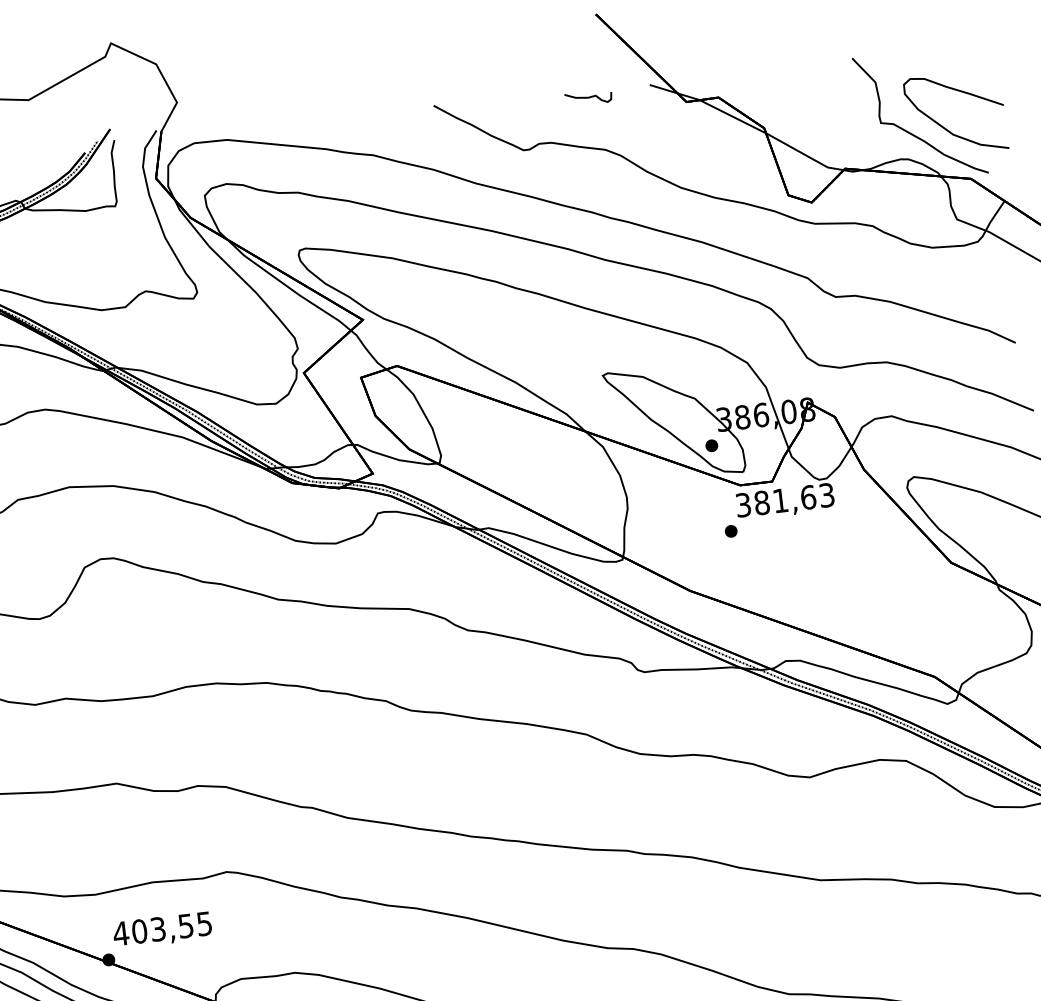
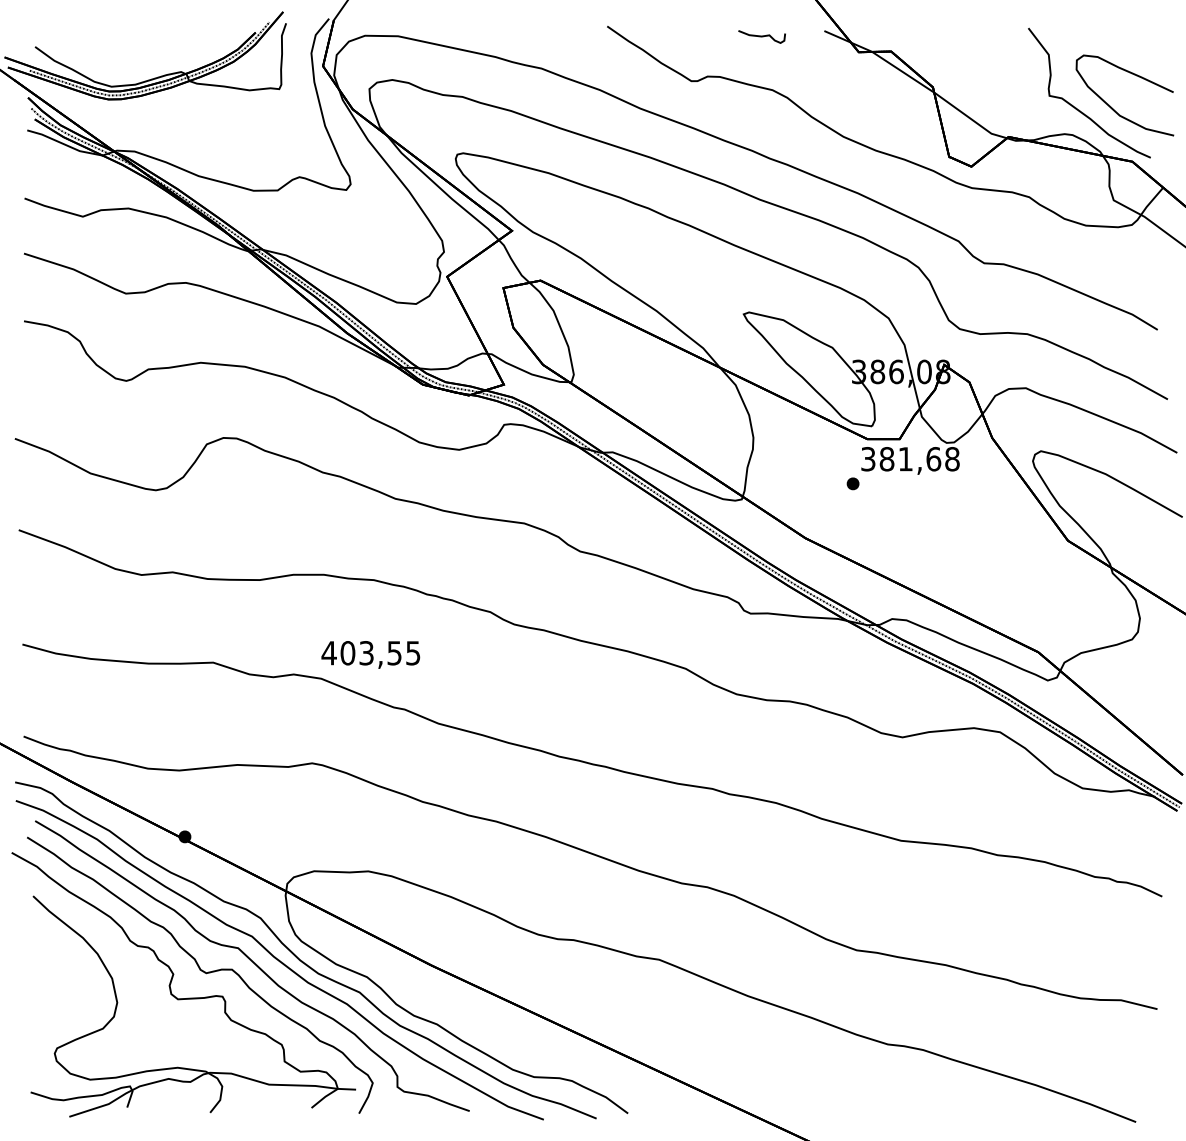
part: (711, 445) -> (843, 396), removed
text: (827, 495) -> (952, 459), 381,63 -> 381,68
text: (162, 930) -> (370, 654), moved

